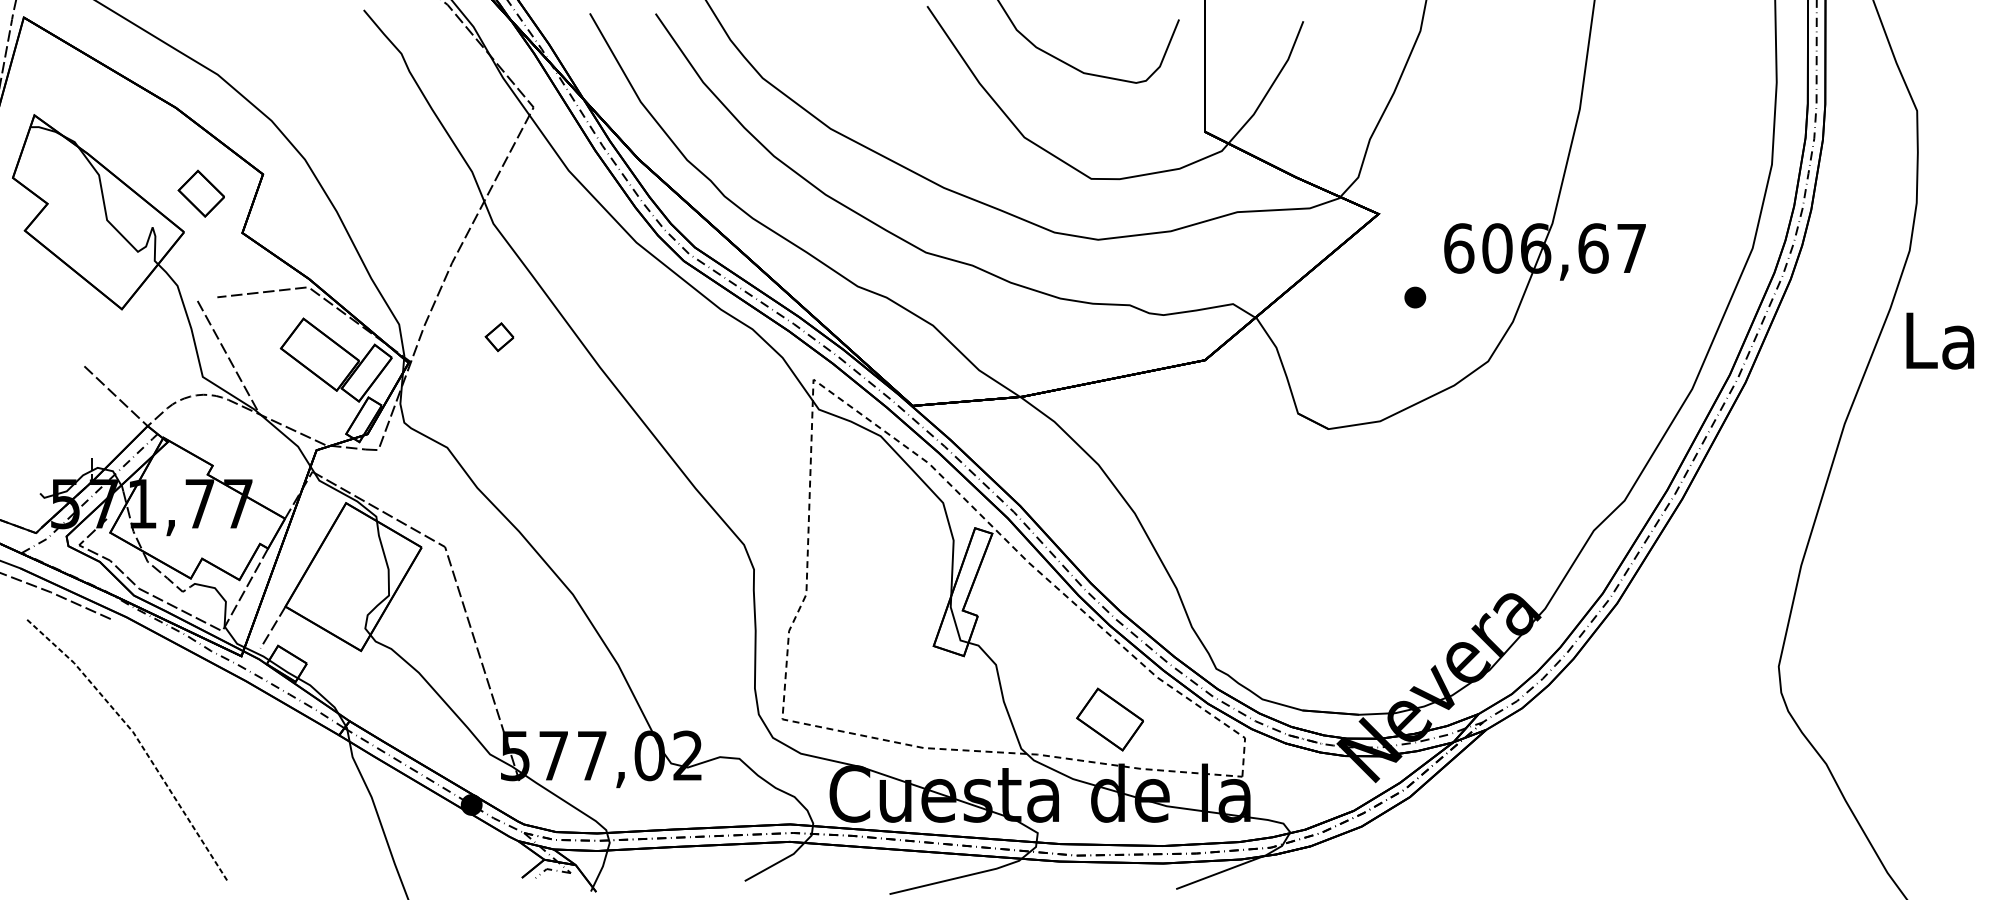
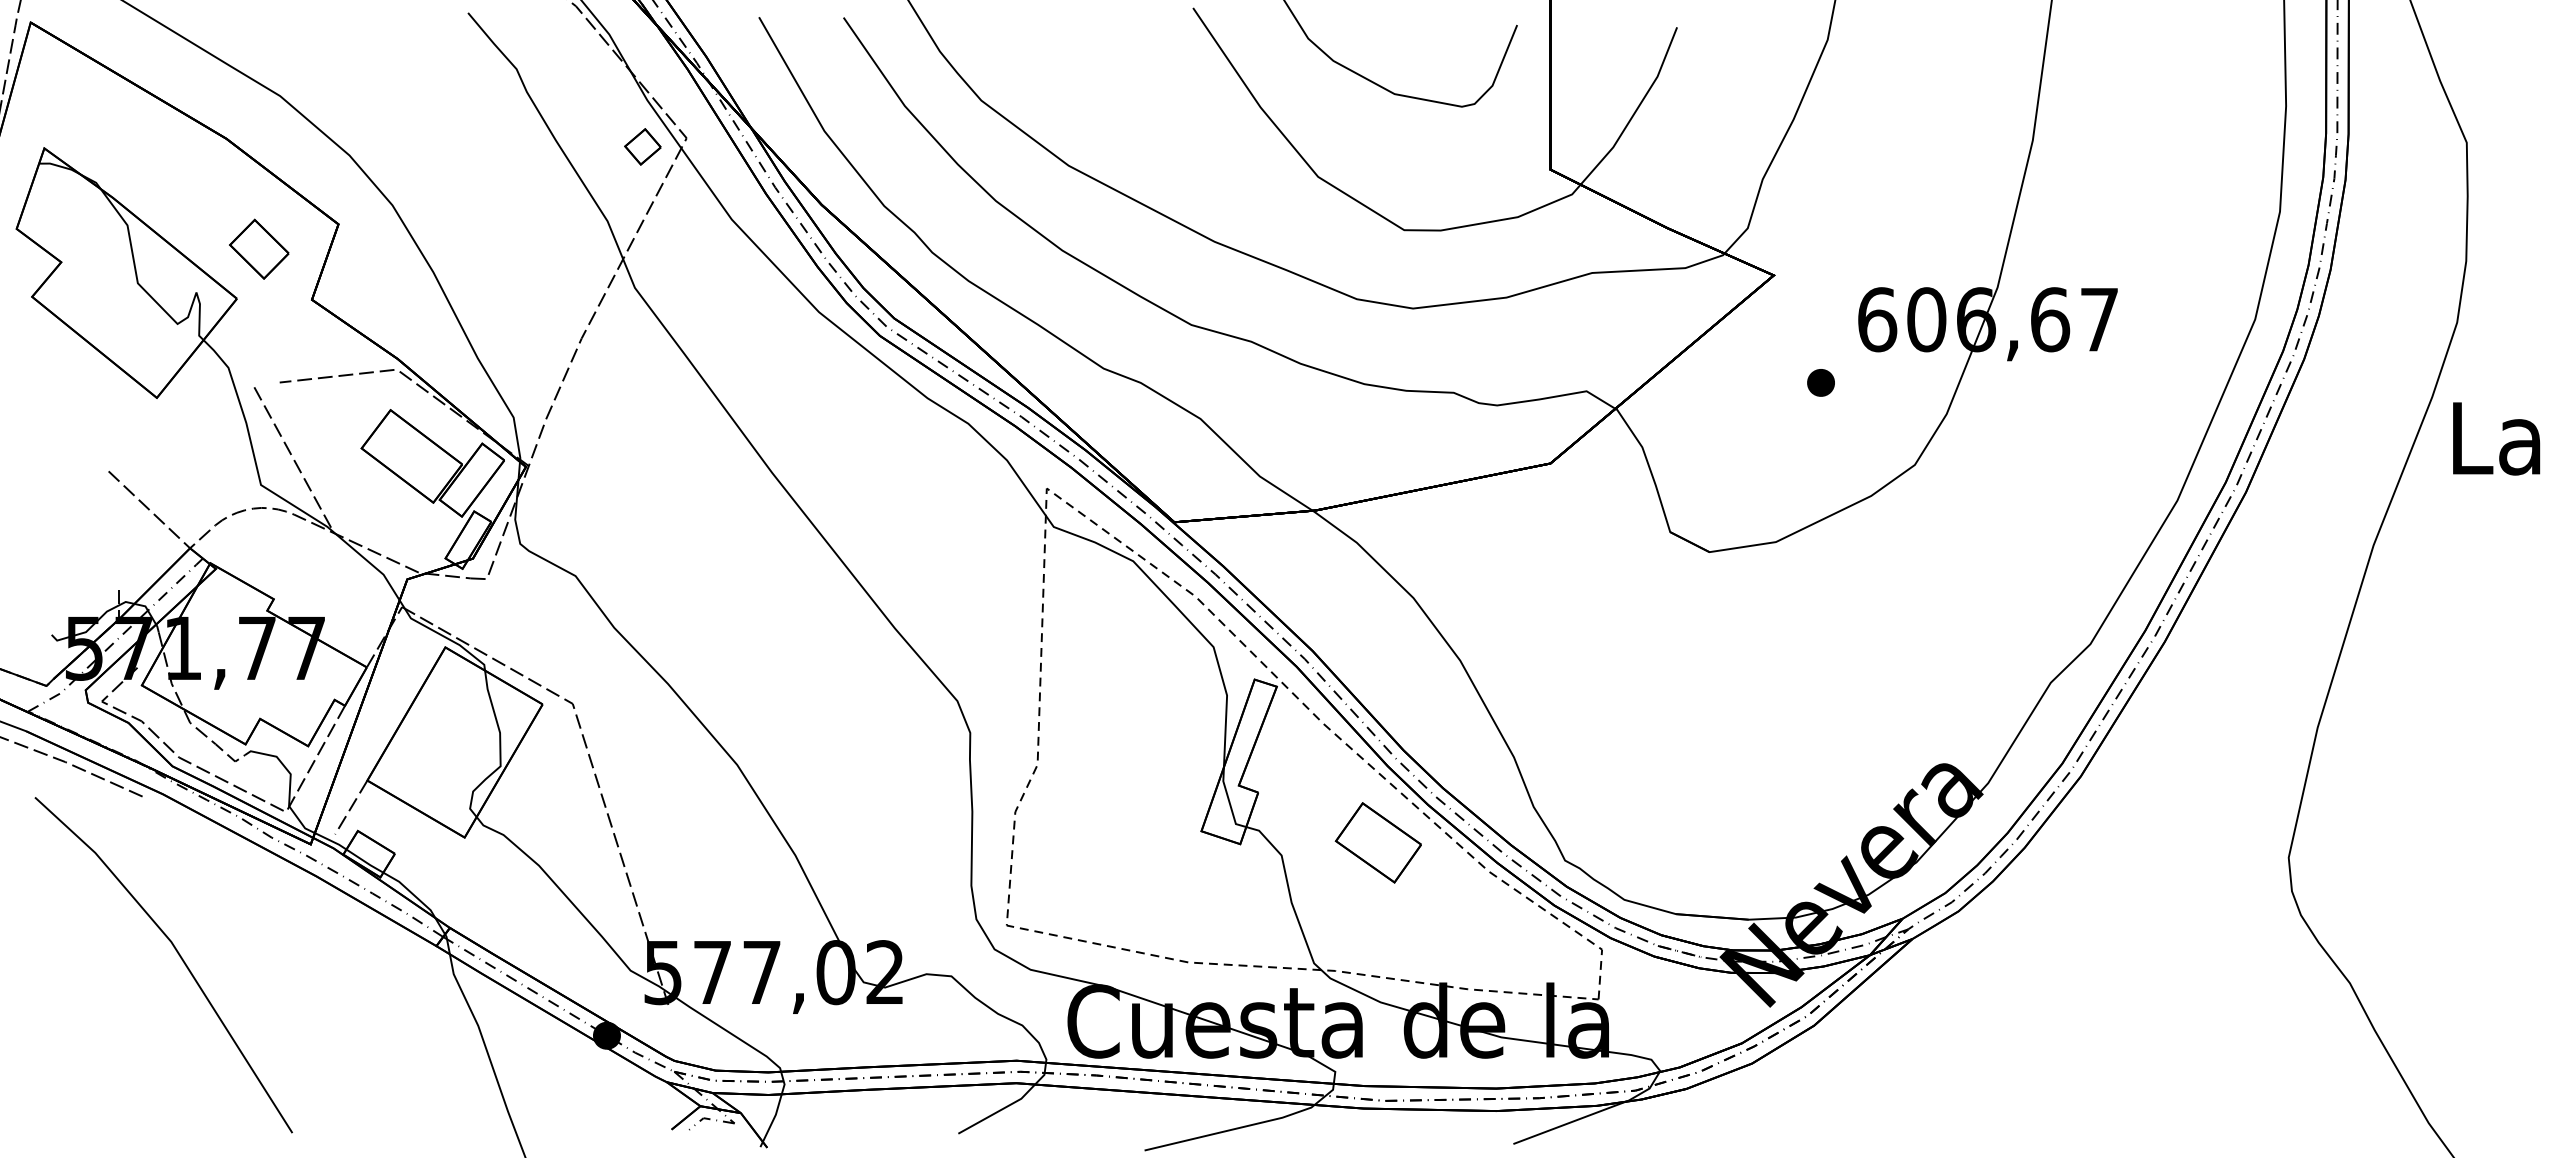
part: (499, 336) -> (642, 146), moved
part: (1109, 719) -> (1377, 842), moved
line: (138, 740) -> (178, 952), dashed -> solid

